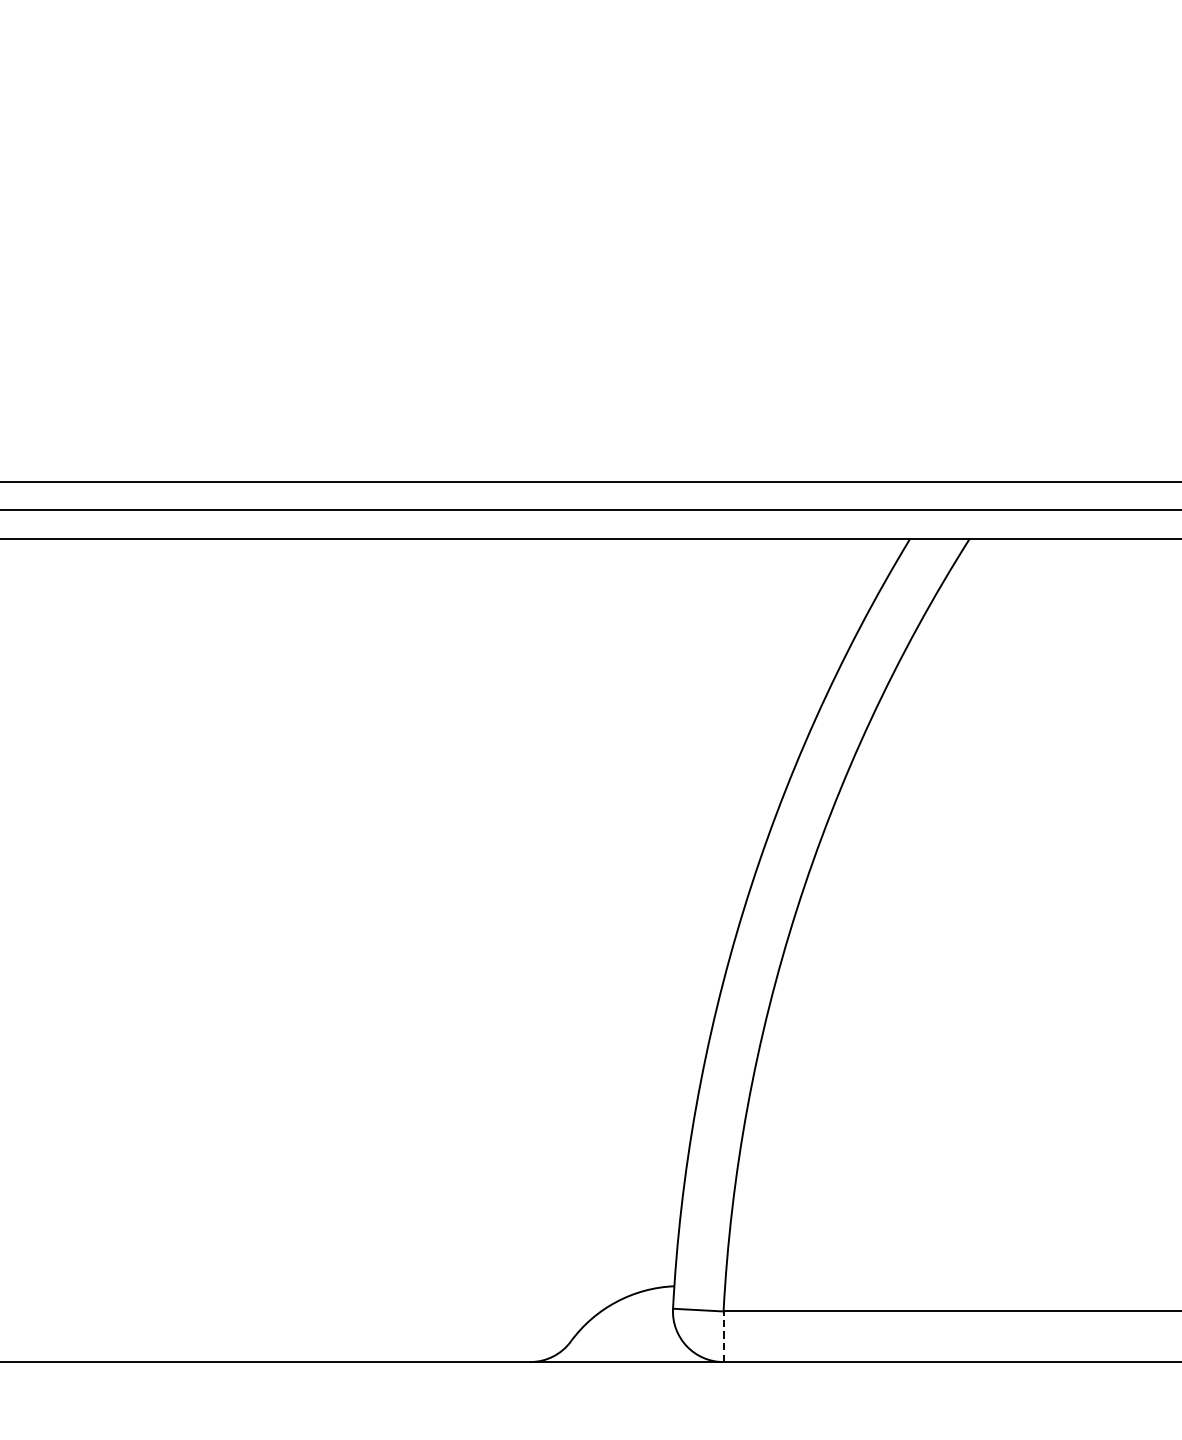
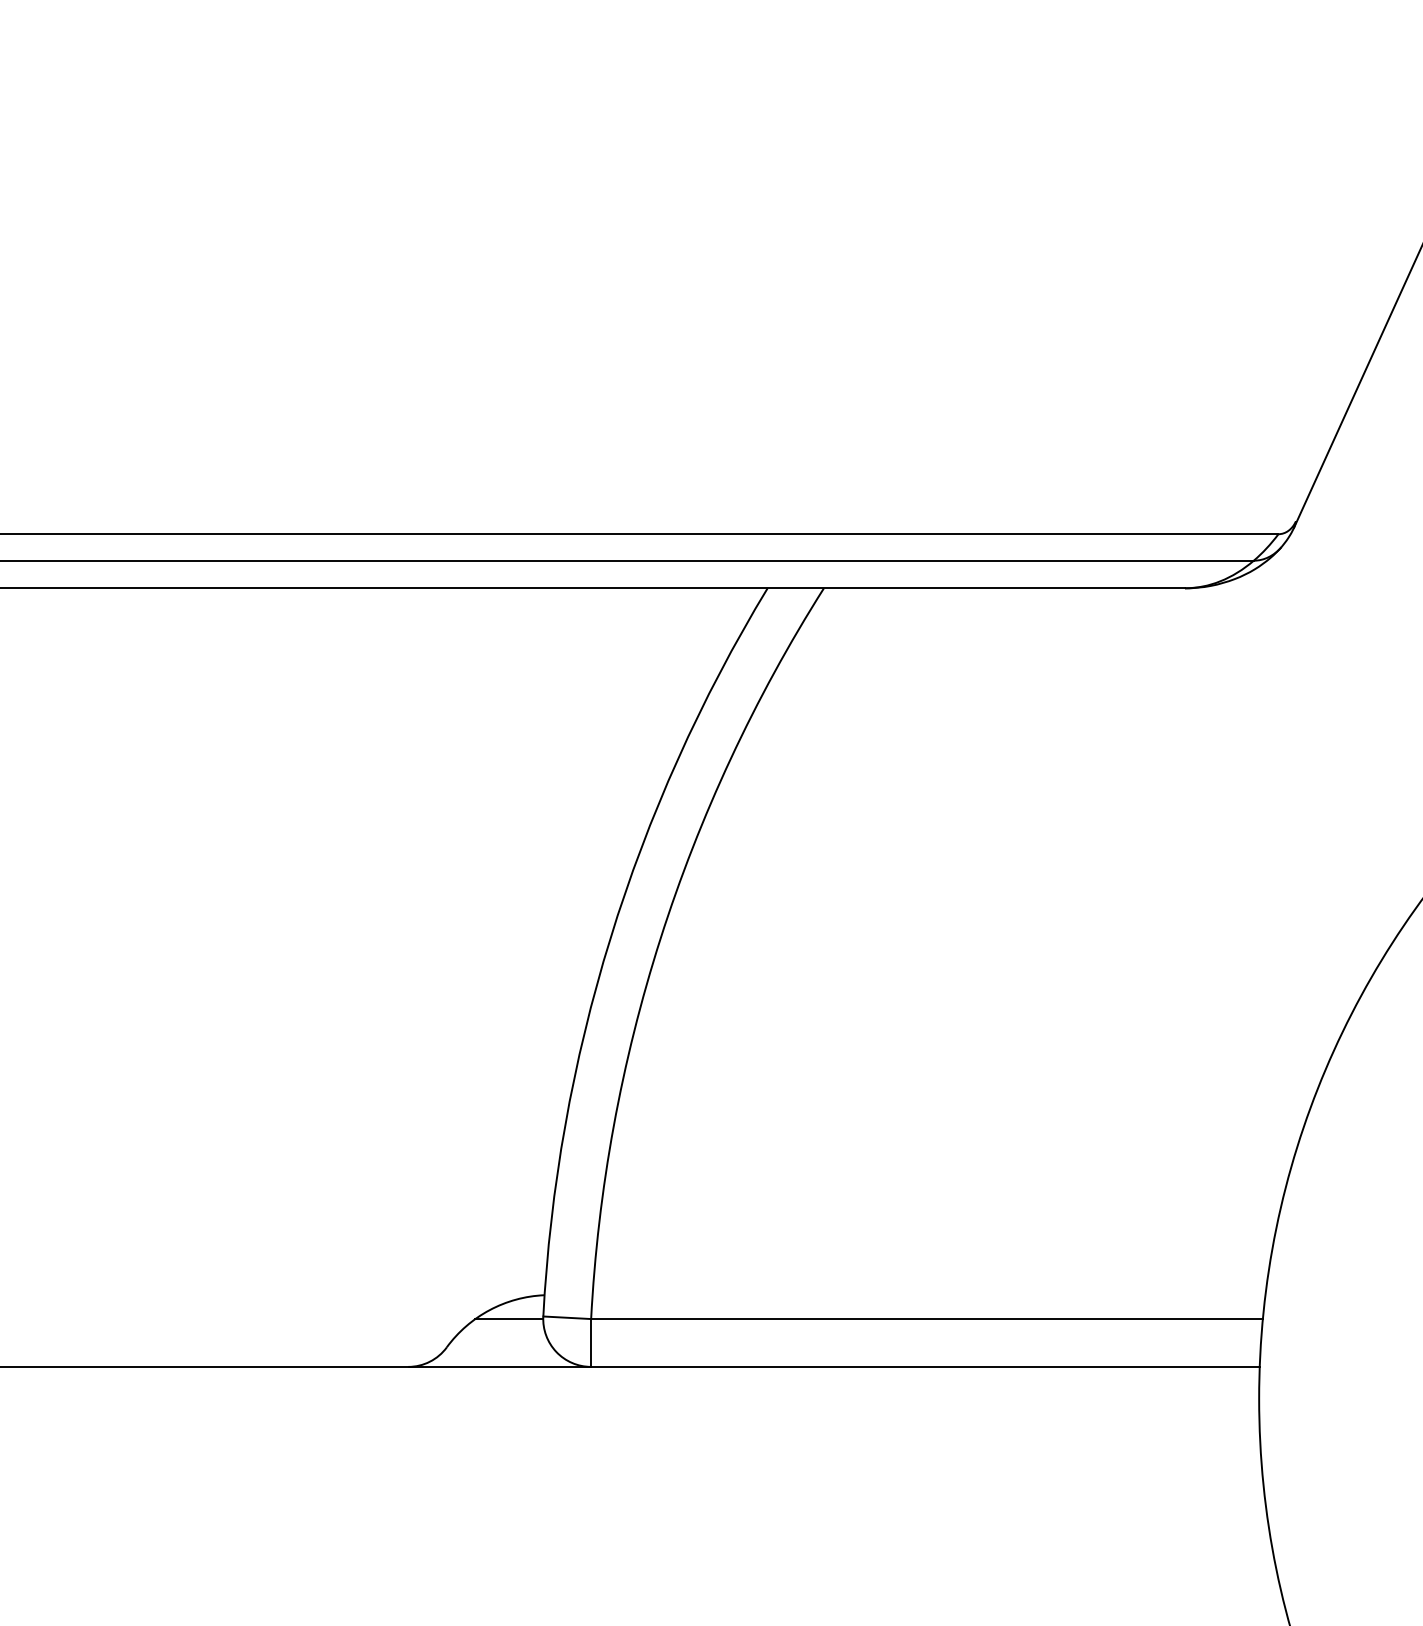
line: (637, 1311) -> (509, 1319), added
line: (723, 1336) -> (591, 1342), dashed -> solid

